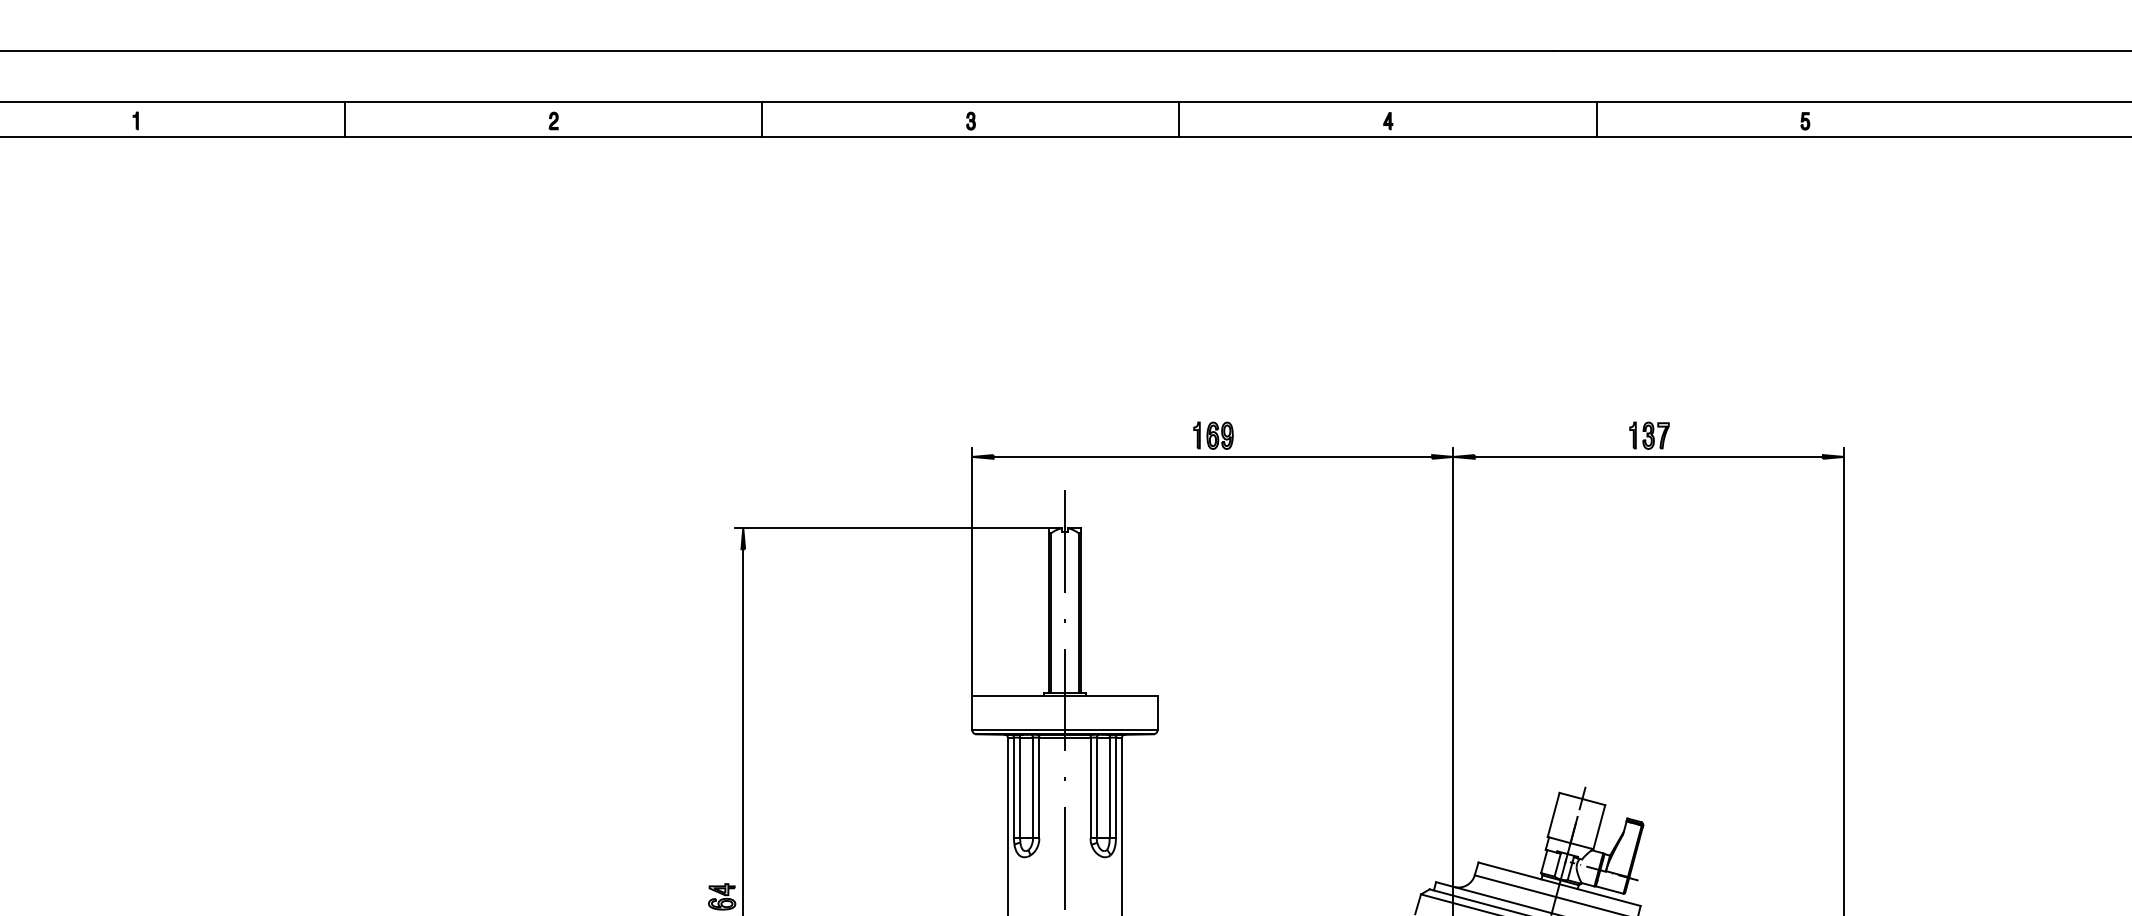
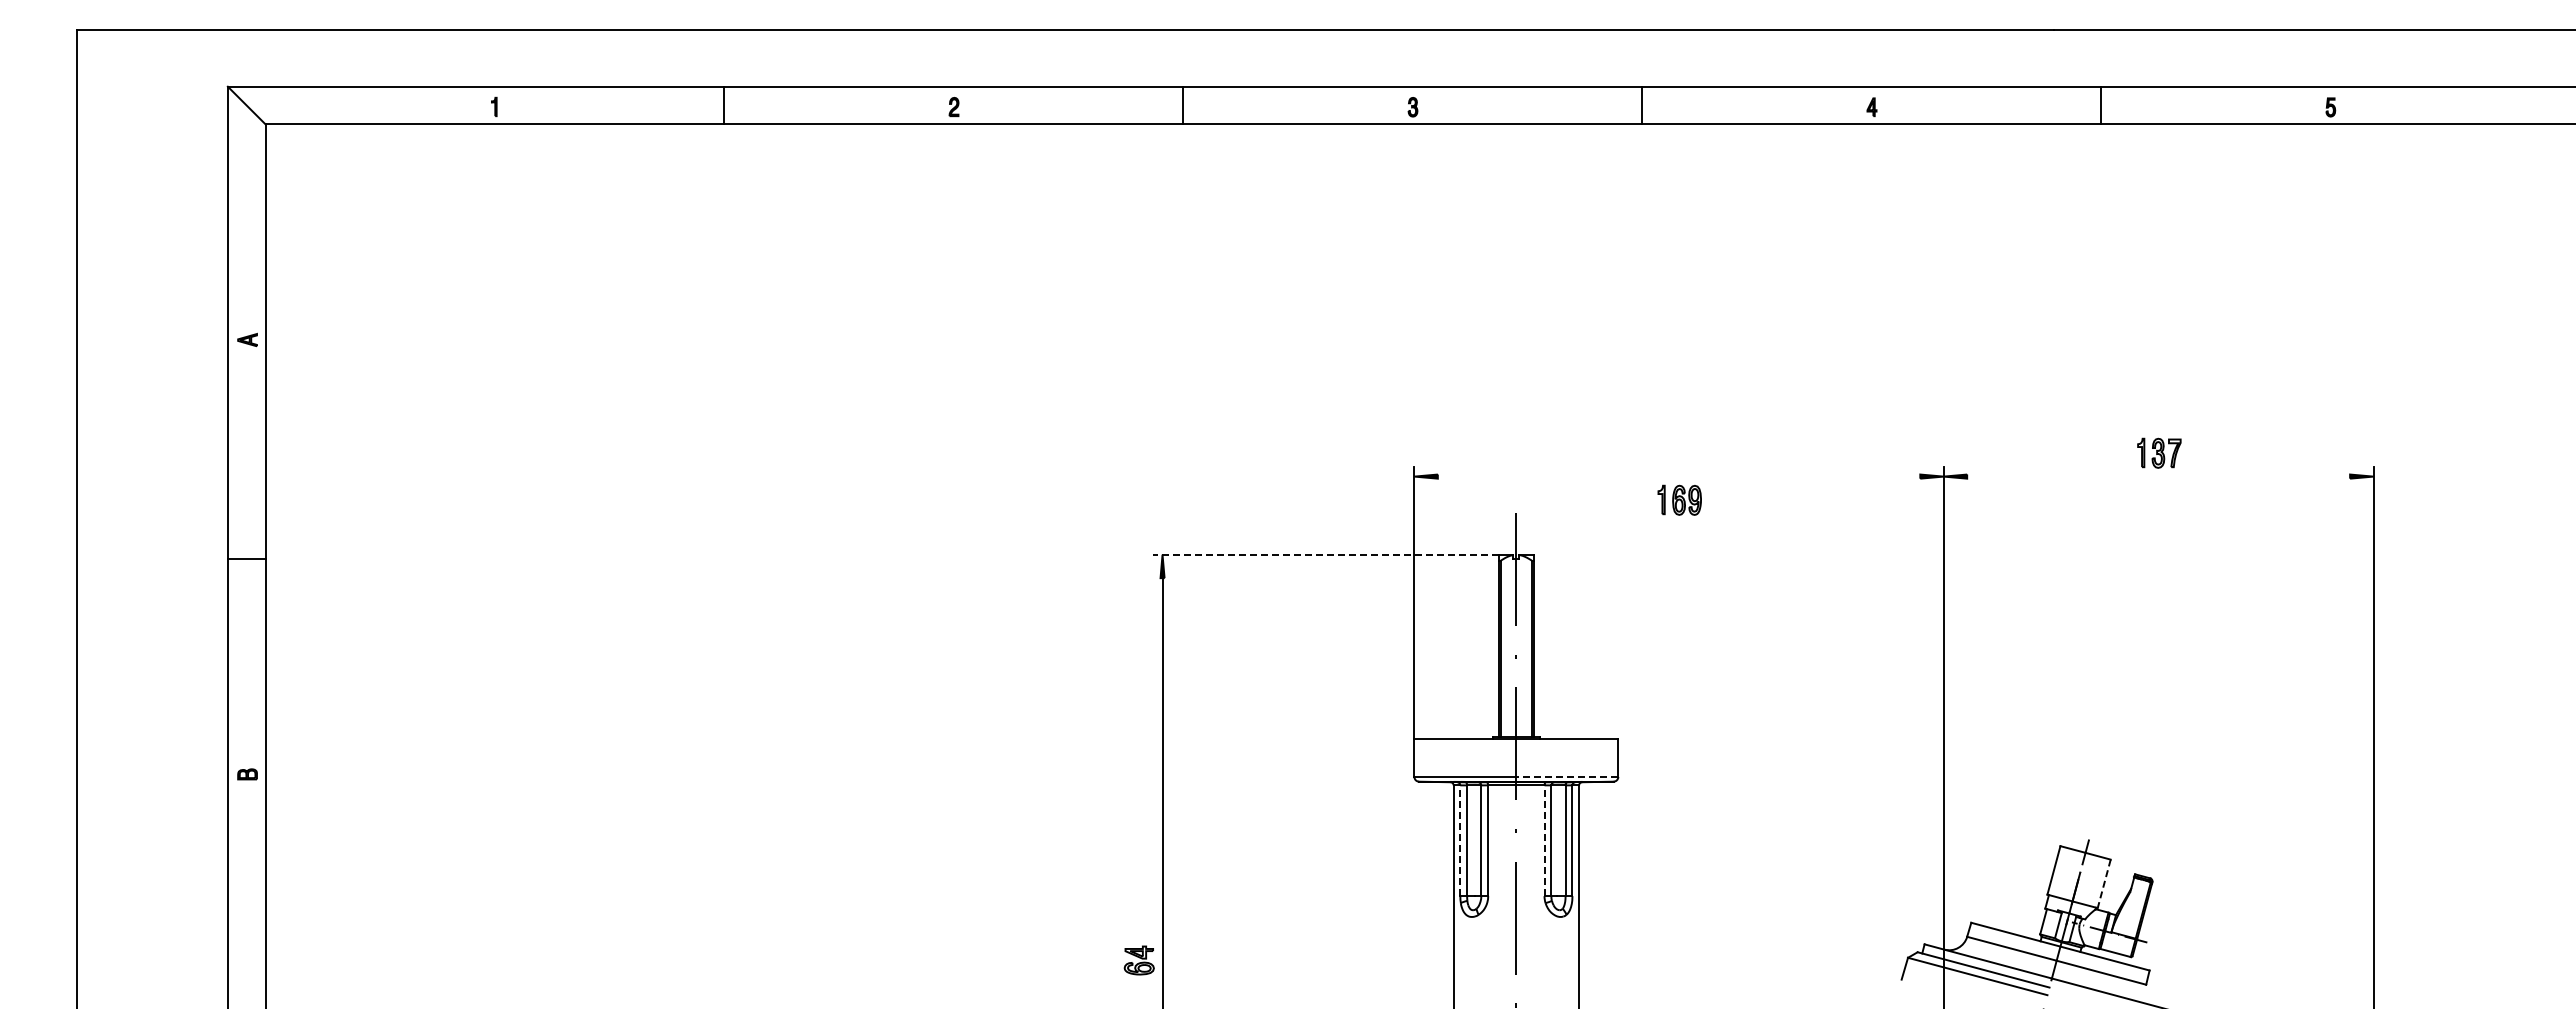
part: (1213, 435) -> (1679, 499), moved
line: (1212, 456) -> (1678, 476), removed
line: (1648, 456) -> (2158, 476), removed
line: (891, 527) -> (1325, 554), solid -> dashed
line: (1111, 729) -> (1567, 776), solid -> dashed
line: (1014, 787) -> (1460, 840), solid -> dashed
line: (1090, 787) -> (1544, 840), solid -> dashed
line: (1599, 827) -> (2104, 884), solid -> dashed

